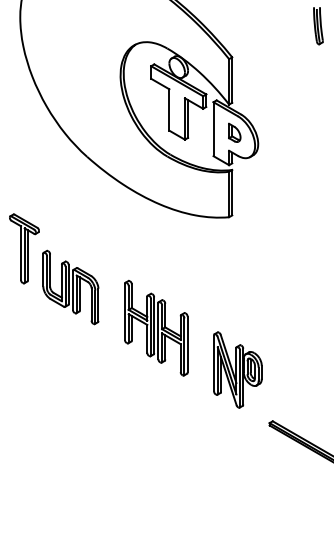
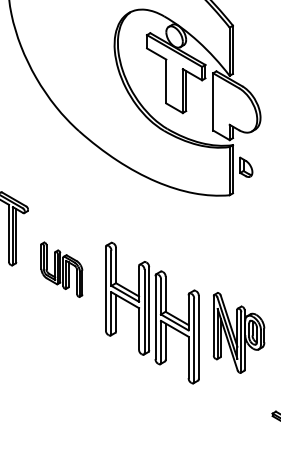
part: (234, 132) -> (245, 166), moved
part: (70, 287) -> (61, 269), size x0.7
part: (156, 327) -> (152, 312), size x1.4
part: (237, 369) -> (238, 332), moved

